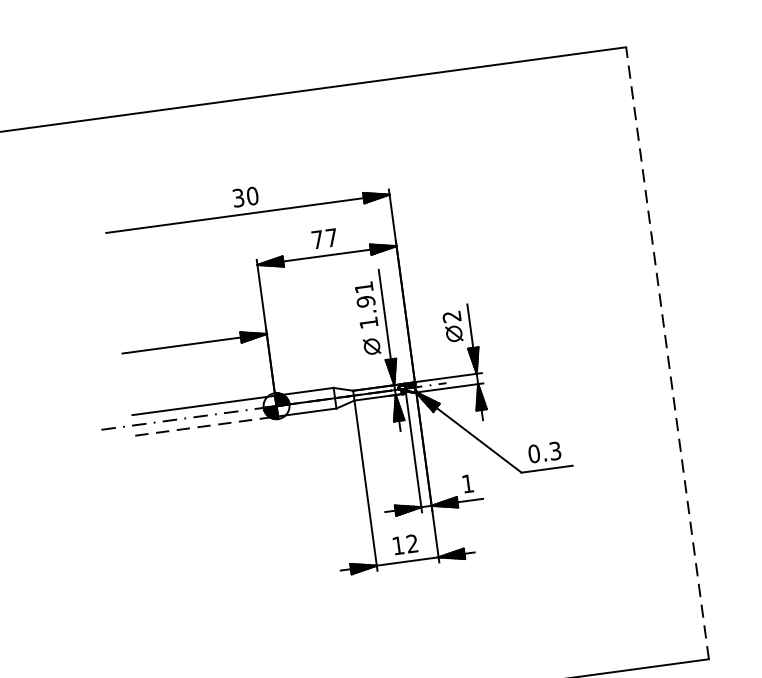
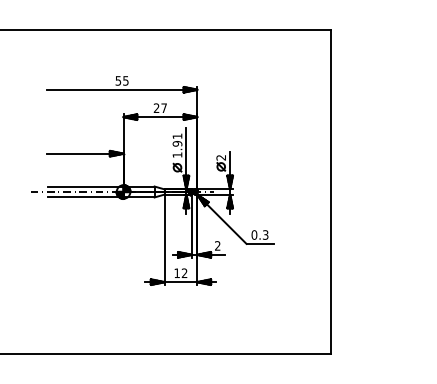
text: (246, 196) -> (122, 80), 30 -> 55
text: (317, 238) -> (156, 107), 77 -> 27
line: (666, 352) -> (330, 191), dashed -> solid
line: (206, 426) -> (85, 197), dashed -> solid
text: (467, 483) -> (217, 245), 1 -> 2

